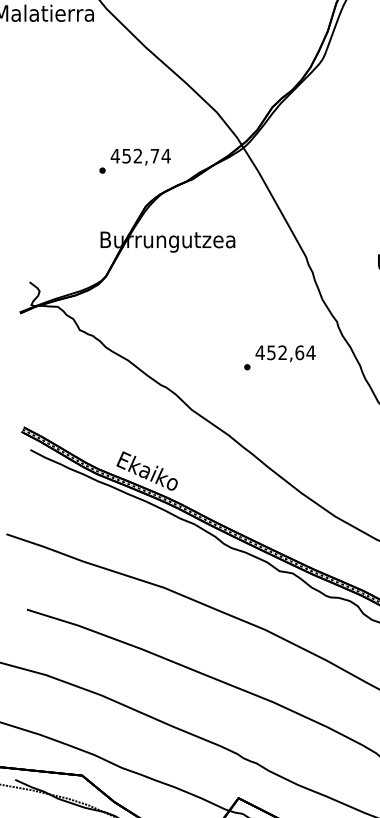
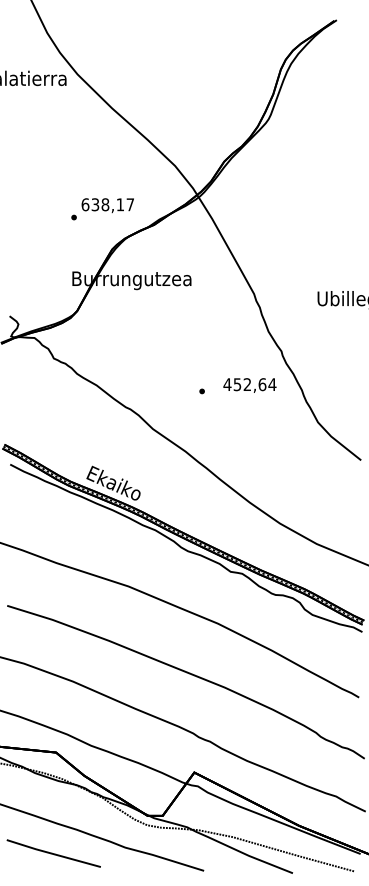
text: (140, 155) -> (107, 204), 452,74 -> 638,17
text: (285, 353) -> (249, 385), moved

